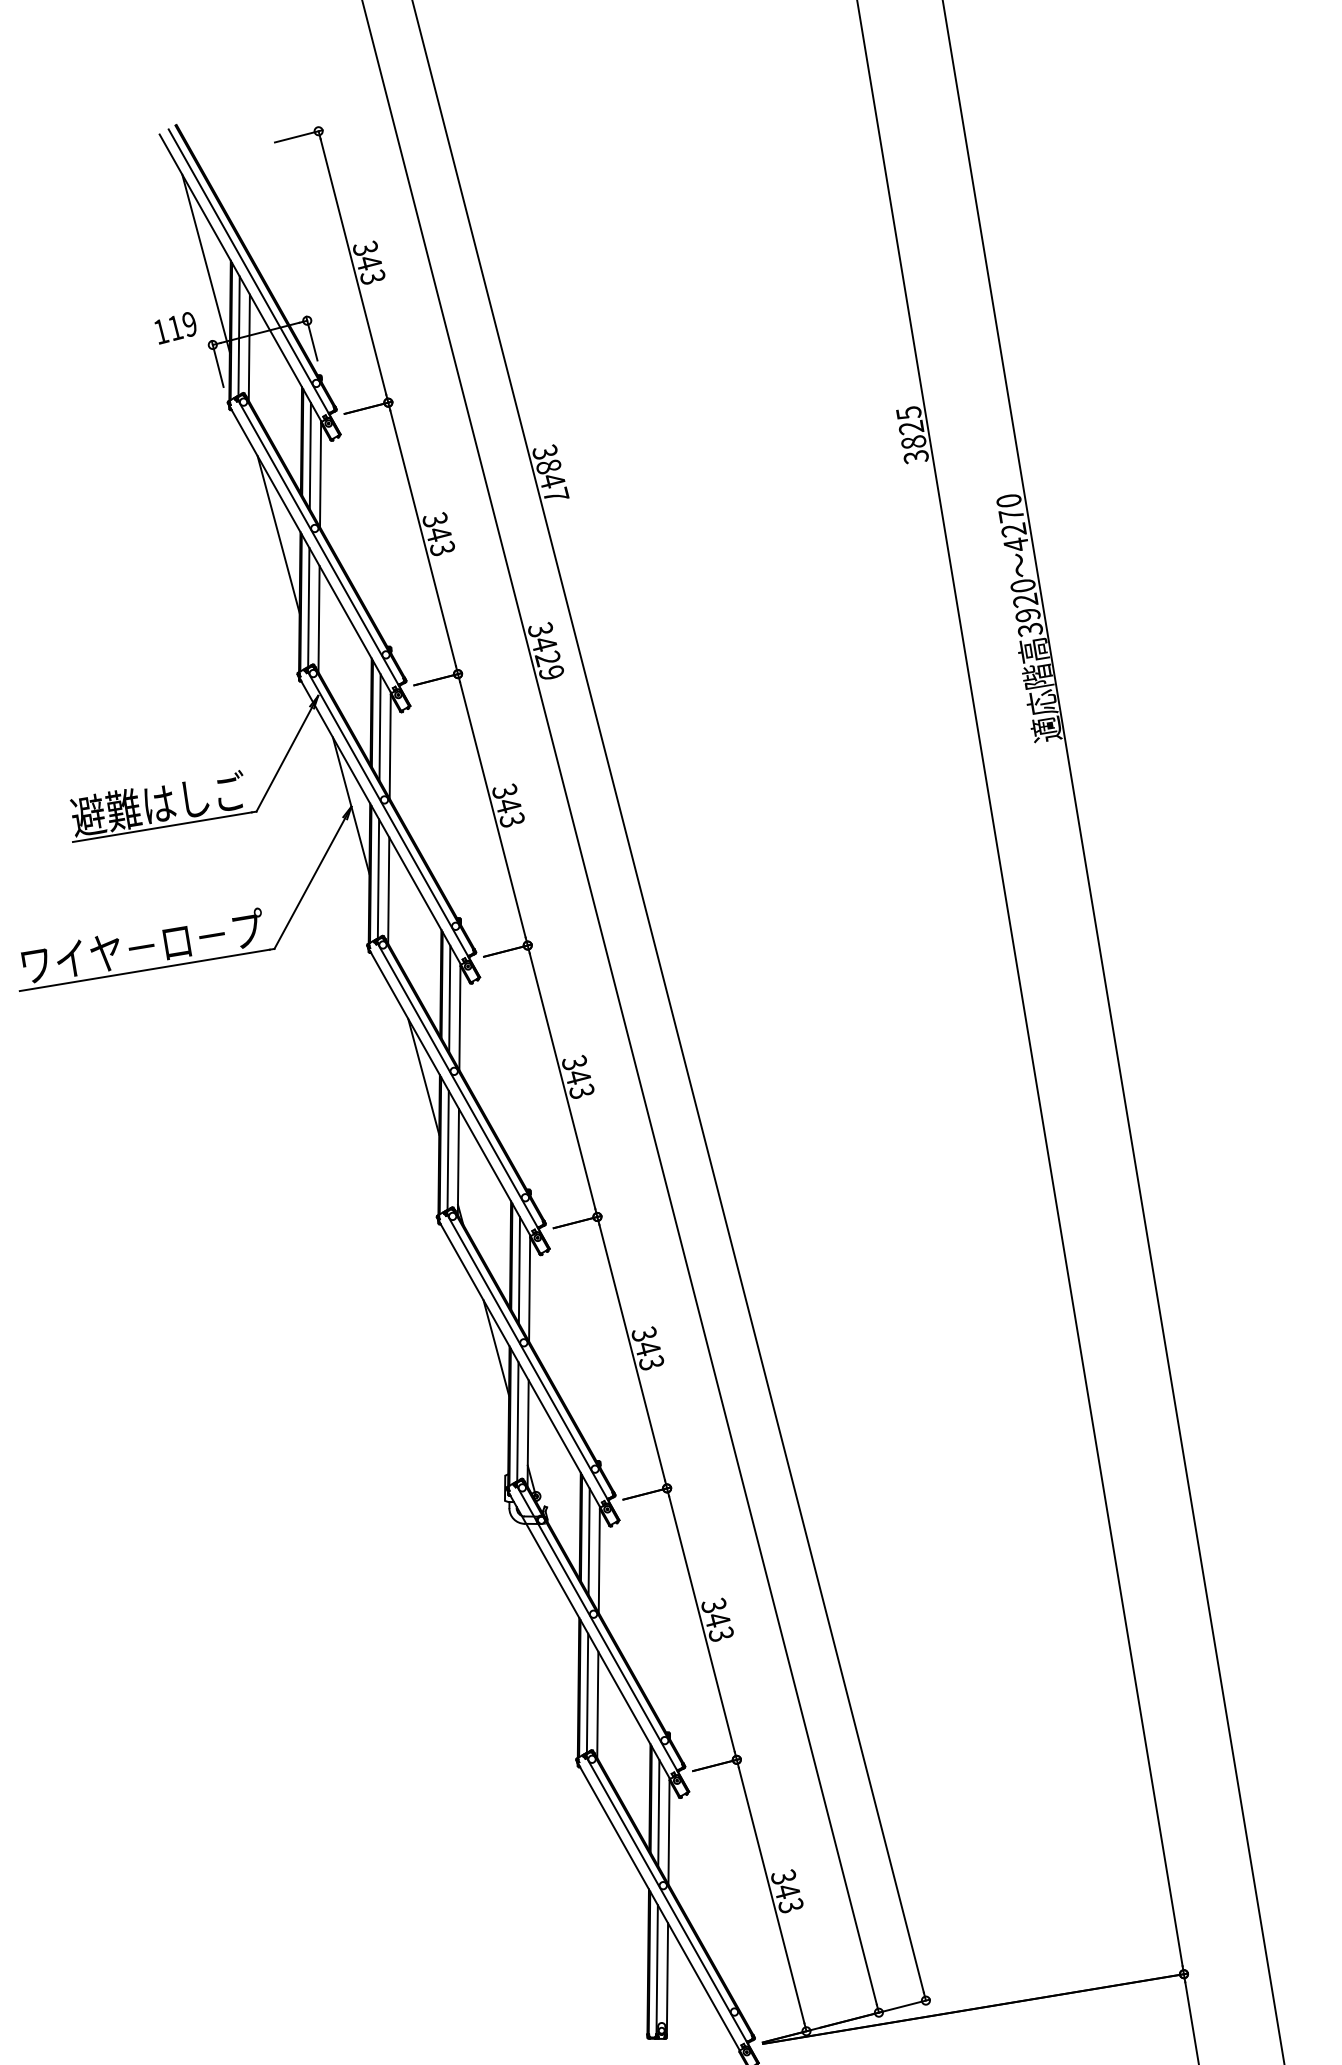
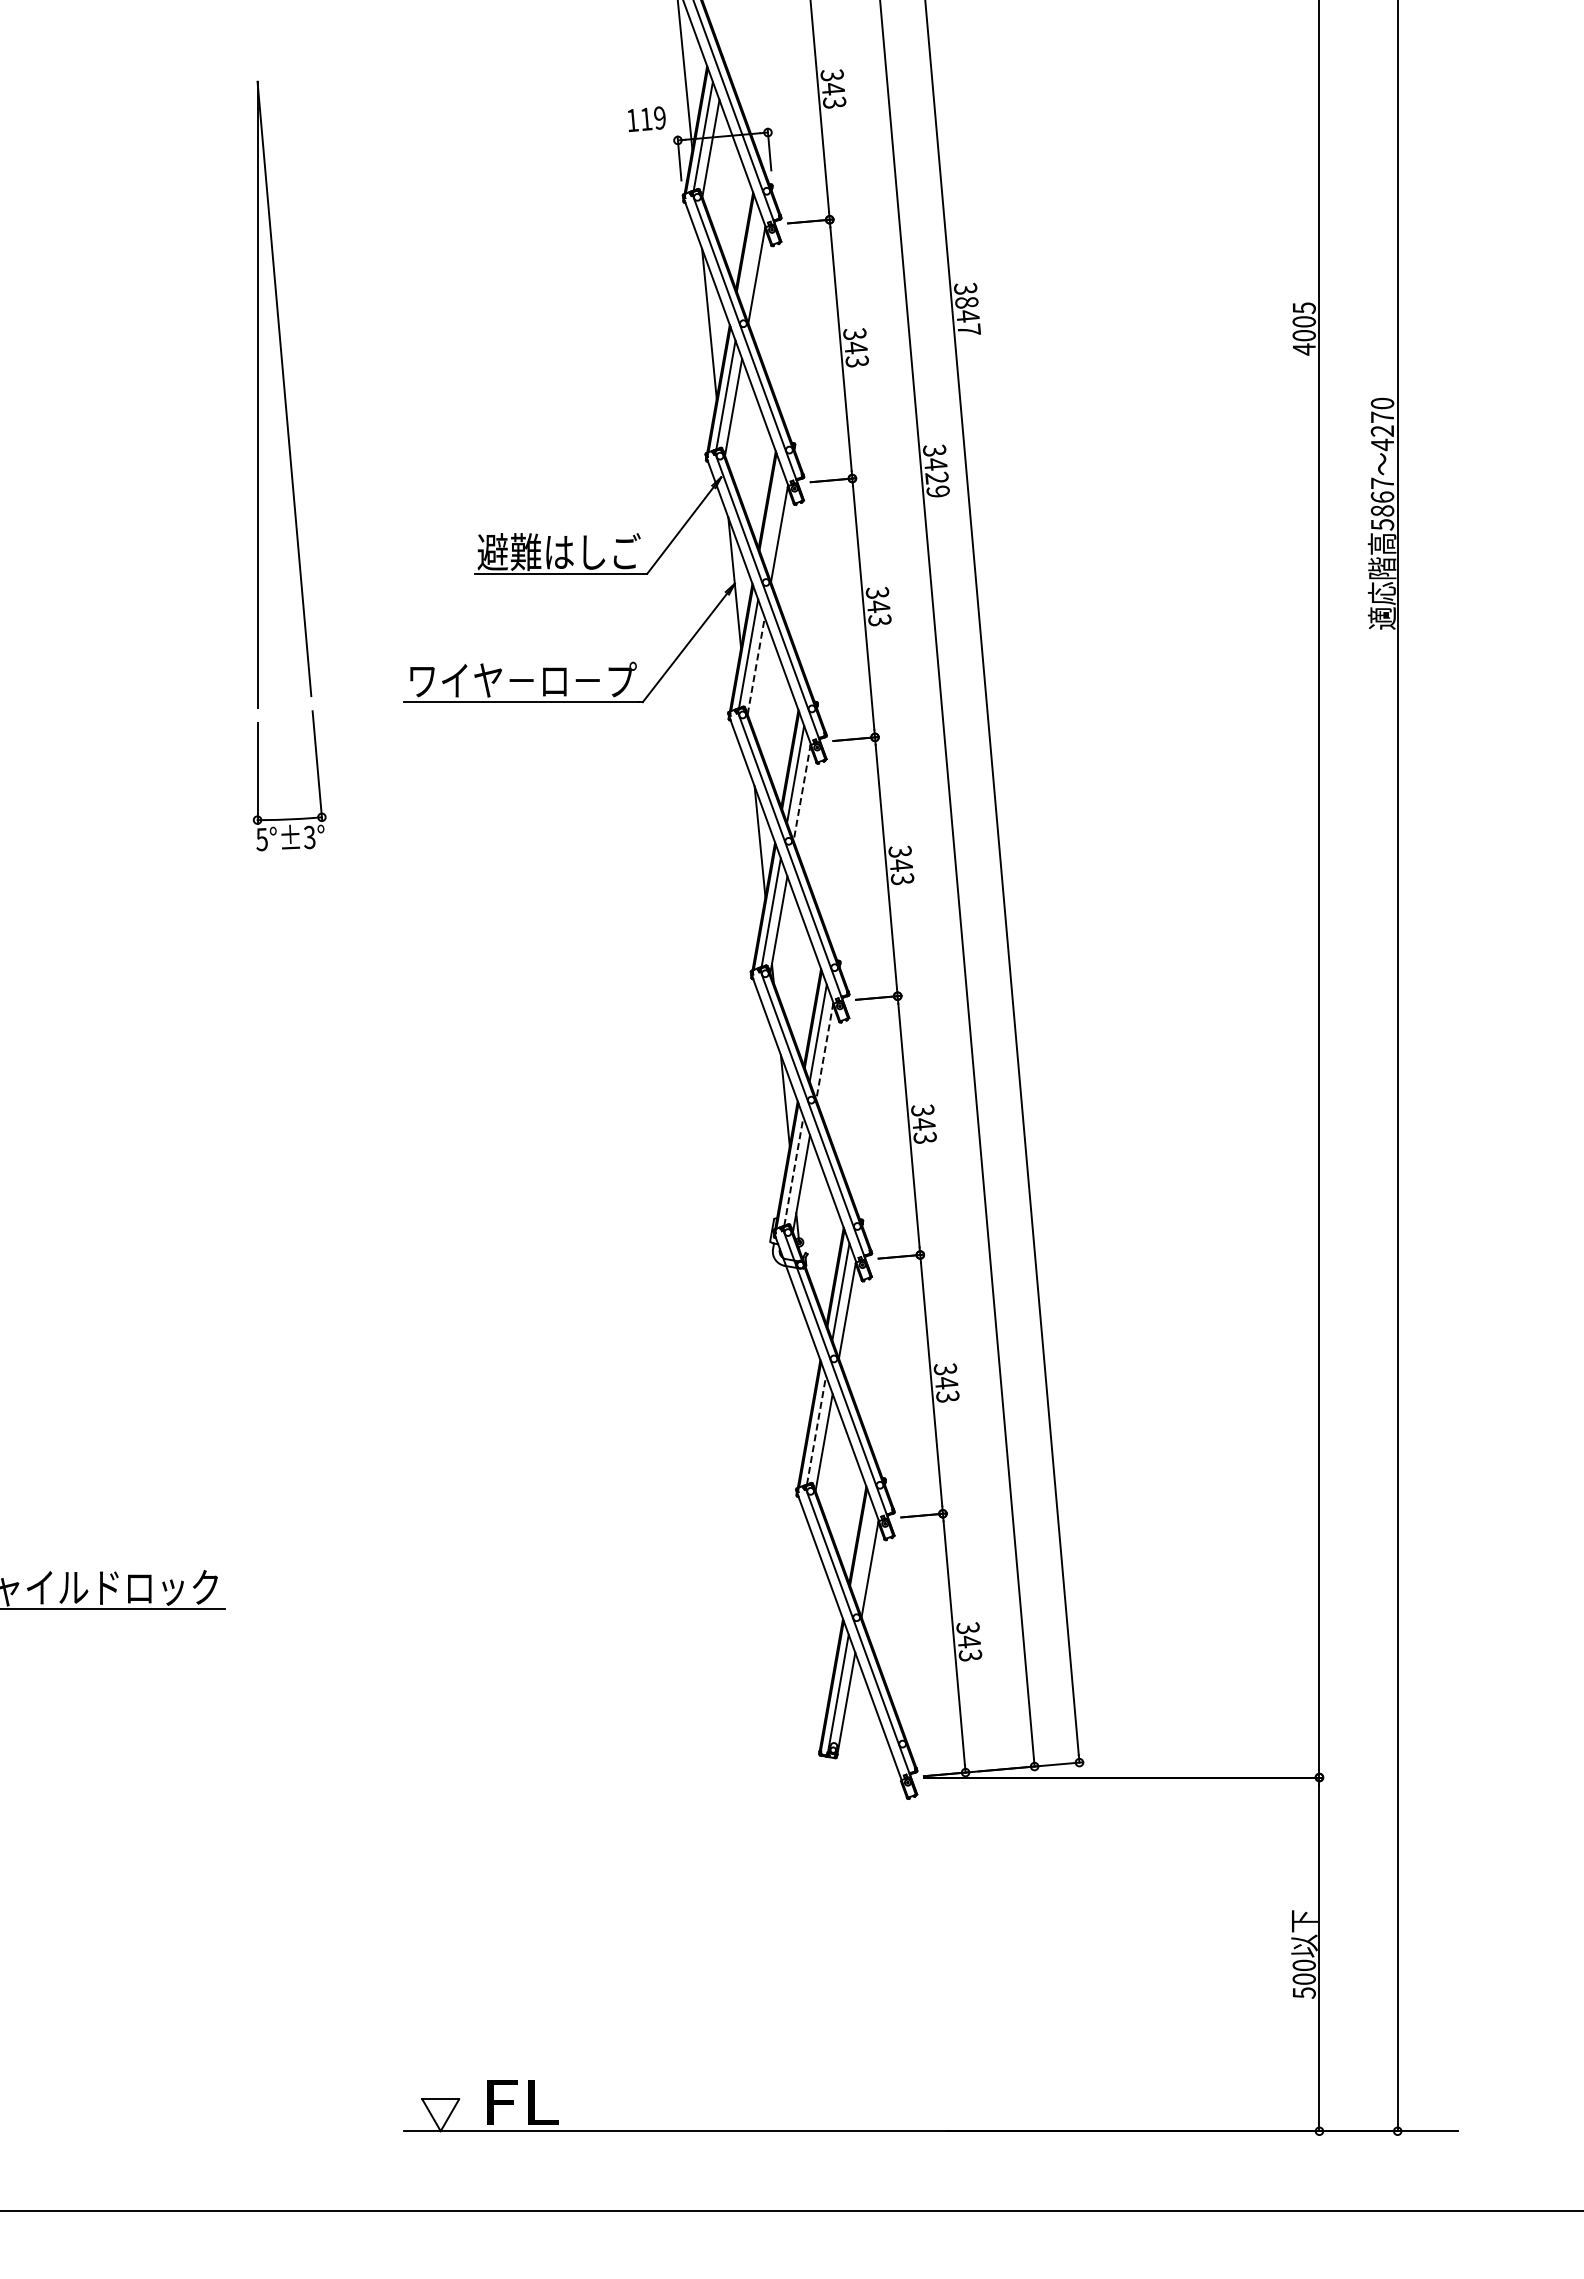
text: (912, 442) -> (1303, 335), 3825 -> 4005
line: (309, 455) -> (749, 256), removed
text: (1026, 607) -> (1382, 503), 3920 -> 5867
line: (379, 727) -> (772, 515), removed
line: (388, 889) -> (756, 665), solid -> dashed
line: (460, 1016) -> (802, 792), solid -> dashed
line: (529, 1288) -> (824, 1051), solid -> dashed
line: (517, 1421) -> (793, 1171), solid -> dashed
line: (587, 1692) -> (816, 1429), solid -> dashed
line: (658, 1812) -> (863, 1550), removed

